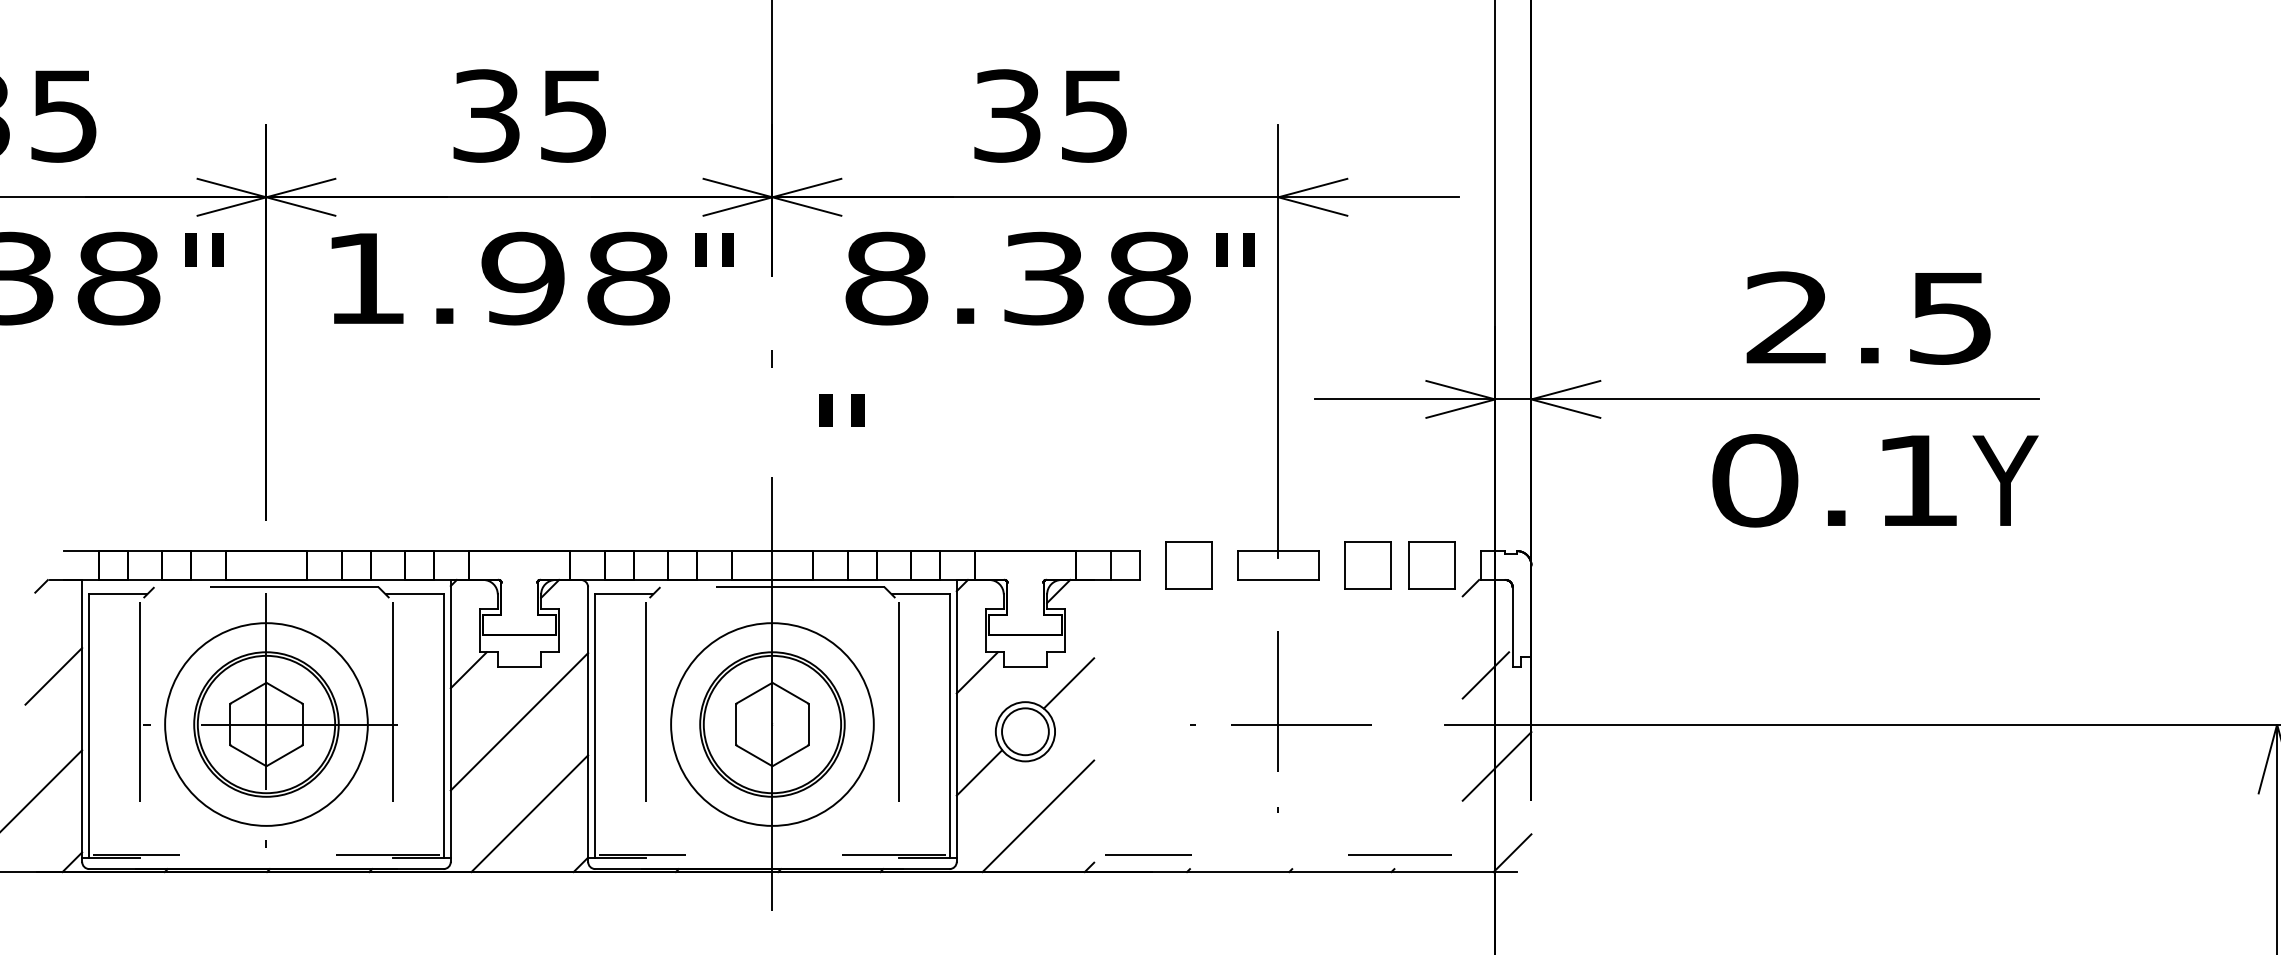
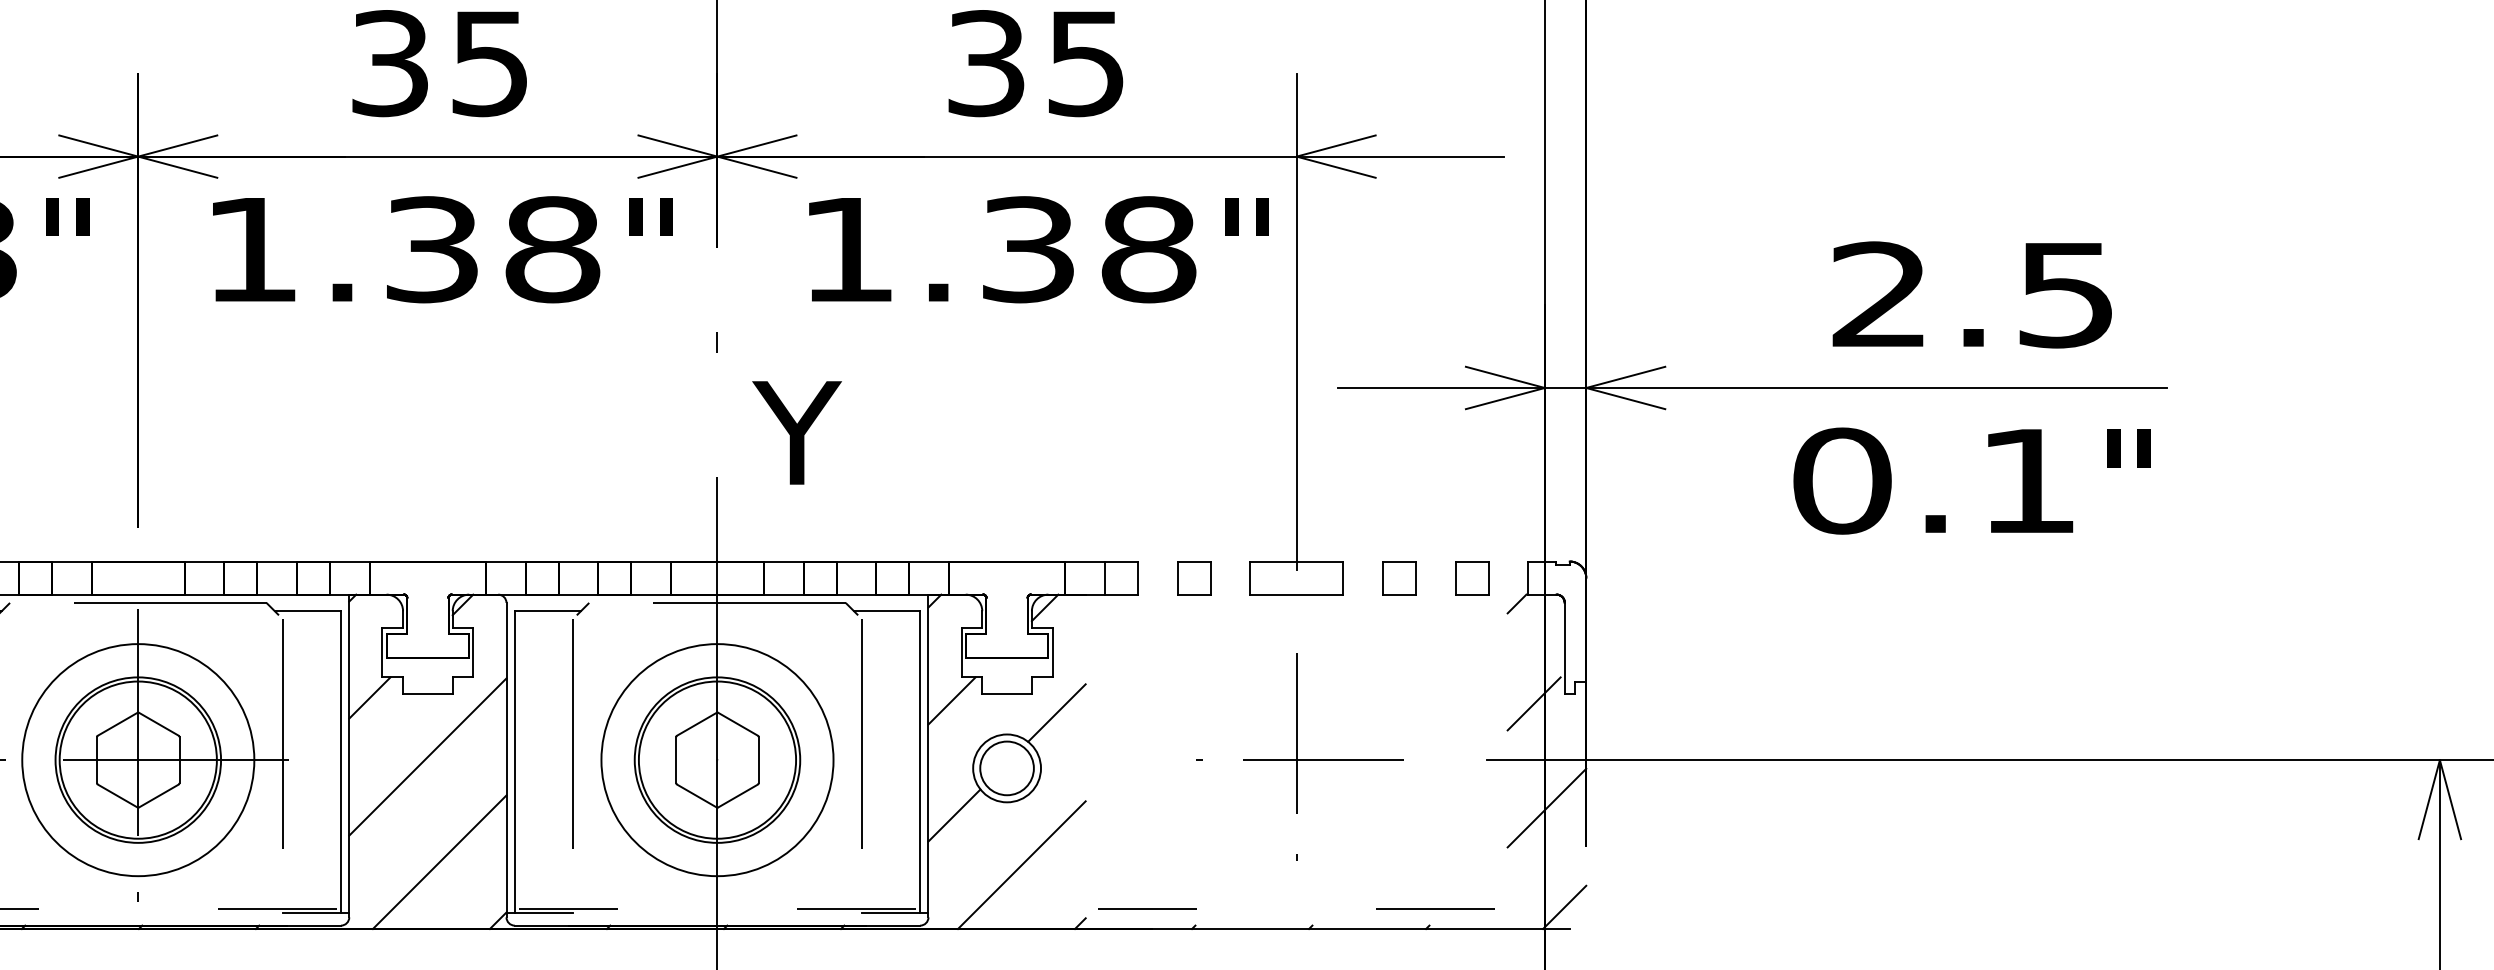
text: (522, 278) -> (431, 249), 1.98 -> 1.38
text: (886, 278) -> (848, 249), 8.38 -> 1.38
text: (841, 438) -> (796, 432), " -> Y
text: (2005, 480) -> (2128, 480), Y -> "
part: (1188, 565) -> (1193, 578), size x0.62
part: (1368, 565) -> (1399, 578), size x0.62
part: (1431, 565) -> (1471, 578), size x0.62

